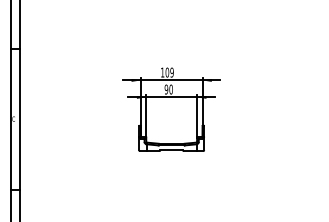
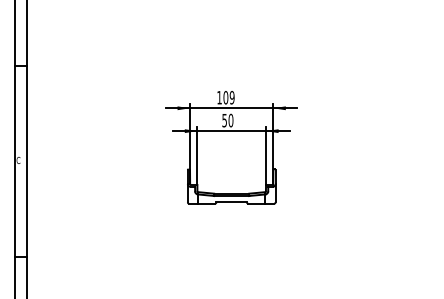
text: (166, 88) -> (224, 119), 90 -> 50

